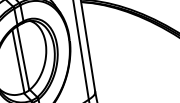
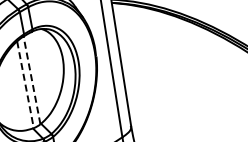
line: (23, 58) -> (32, 80), solid -> dashed
line: (18, 62) -> (25, 85), solid -> dashed

